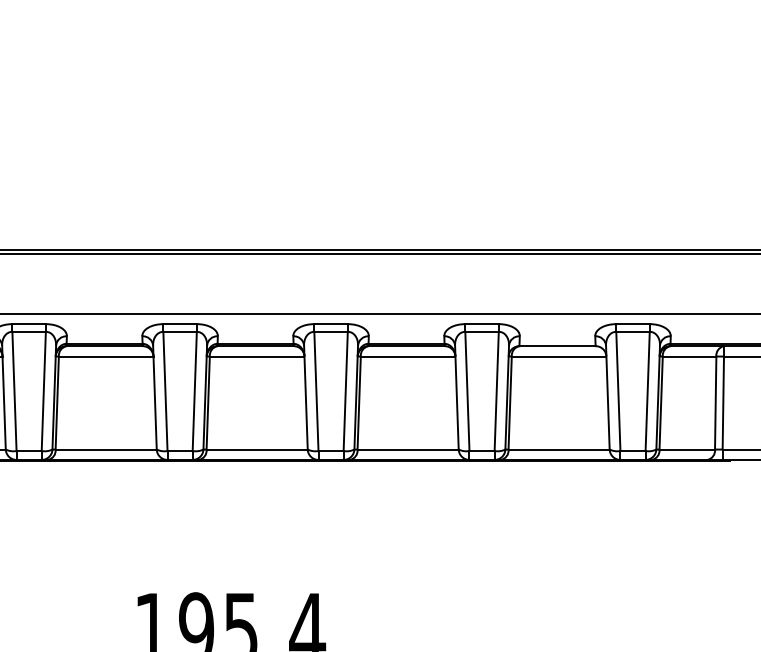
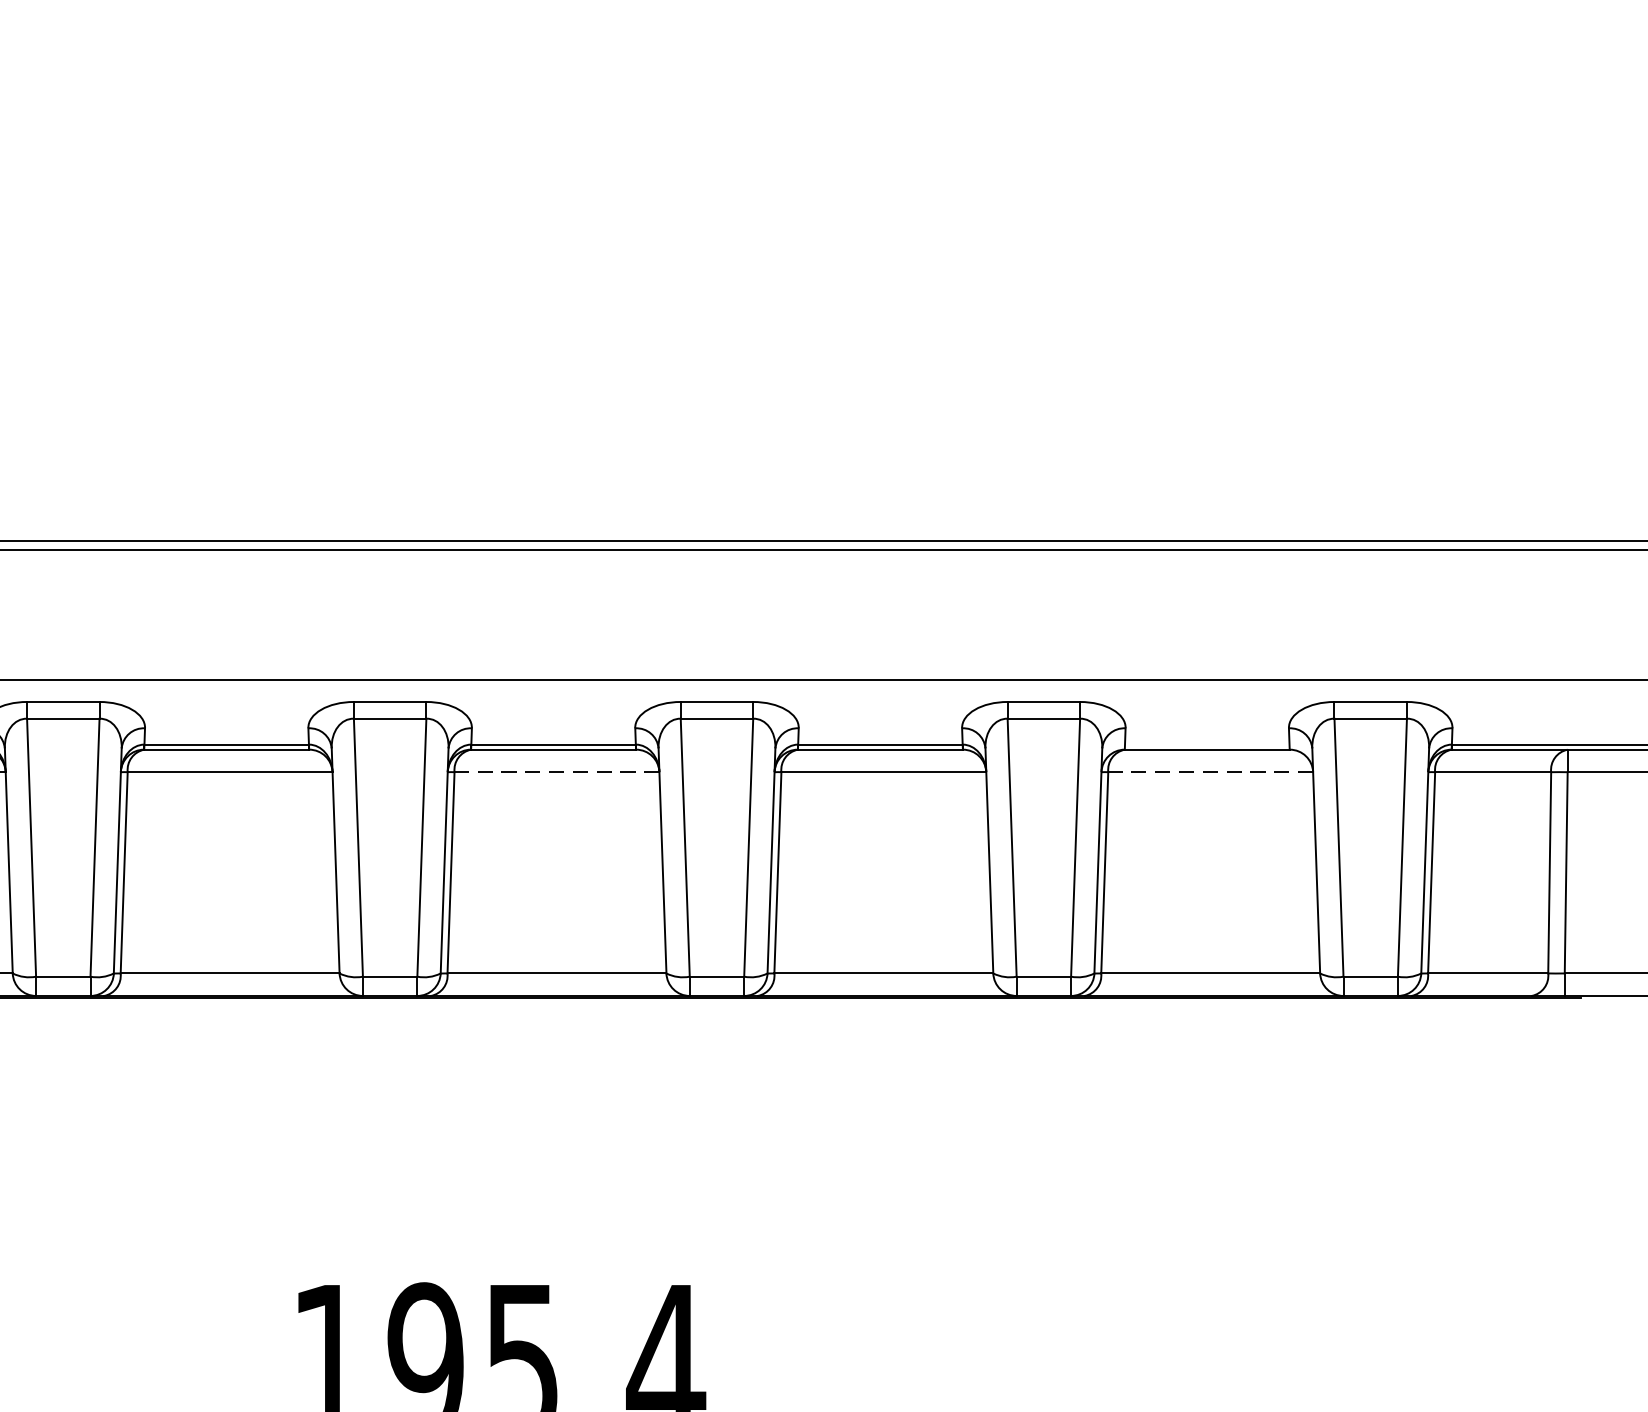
line: (256, 356) -> (555, 772), solid -> dashed
line: (558, 356) -> (1209, 772), solid -> dashed

